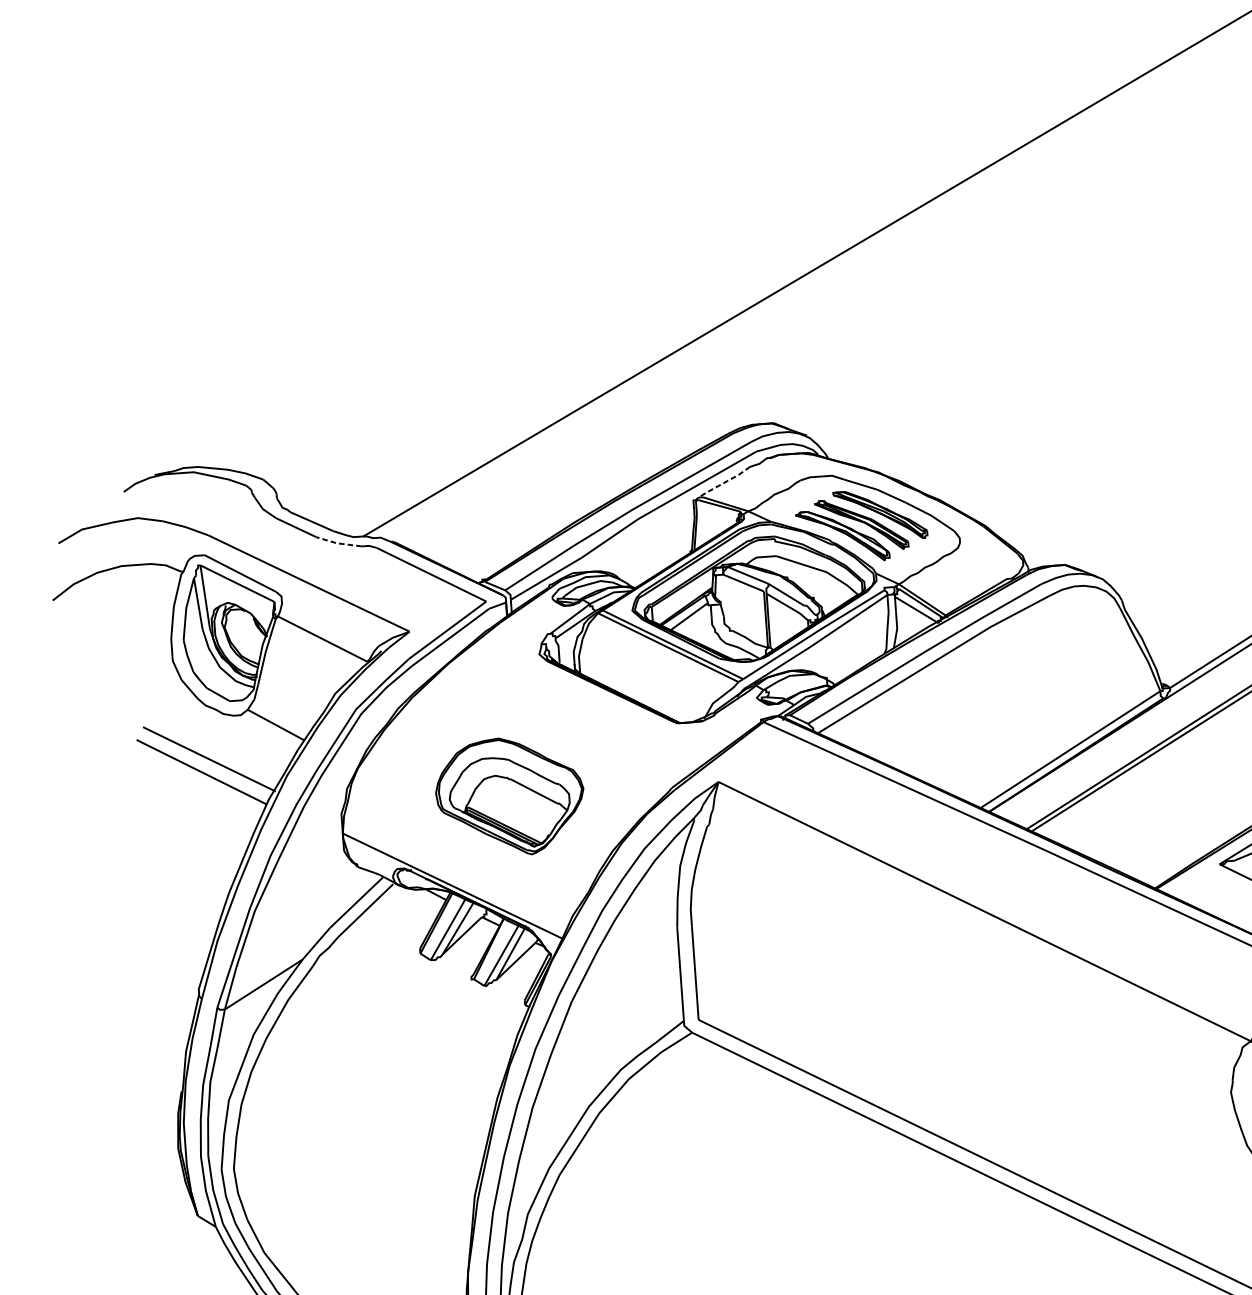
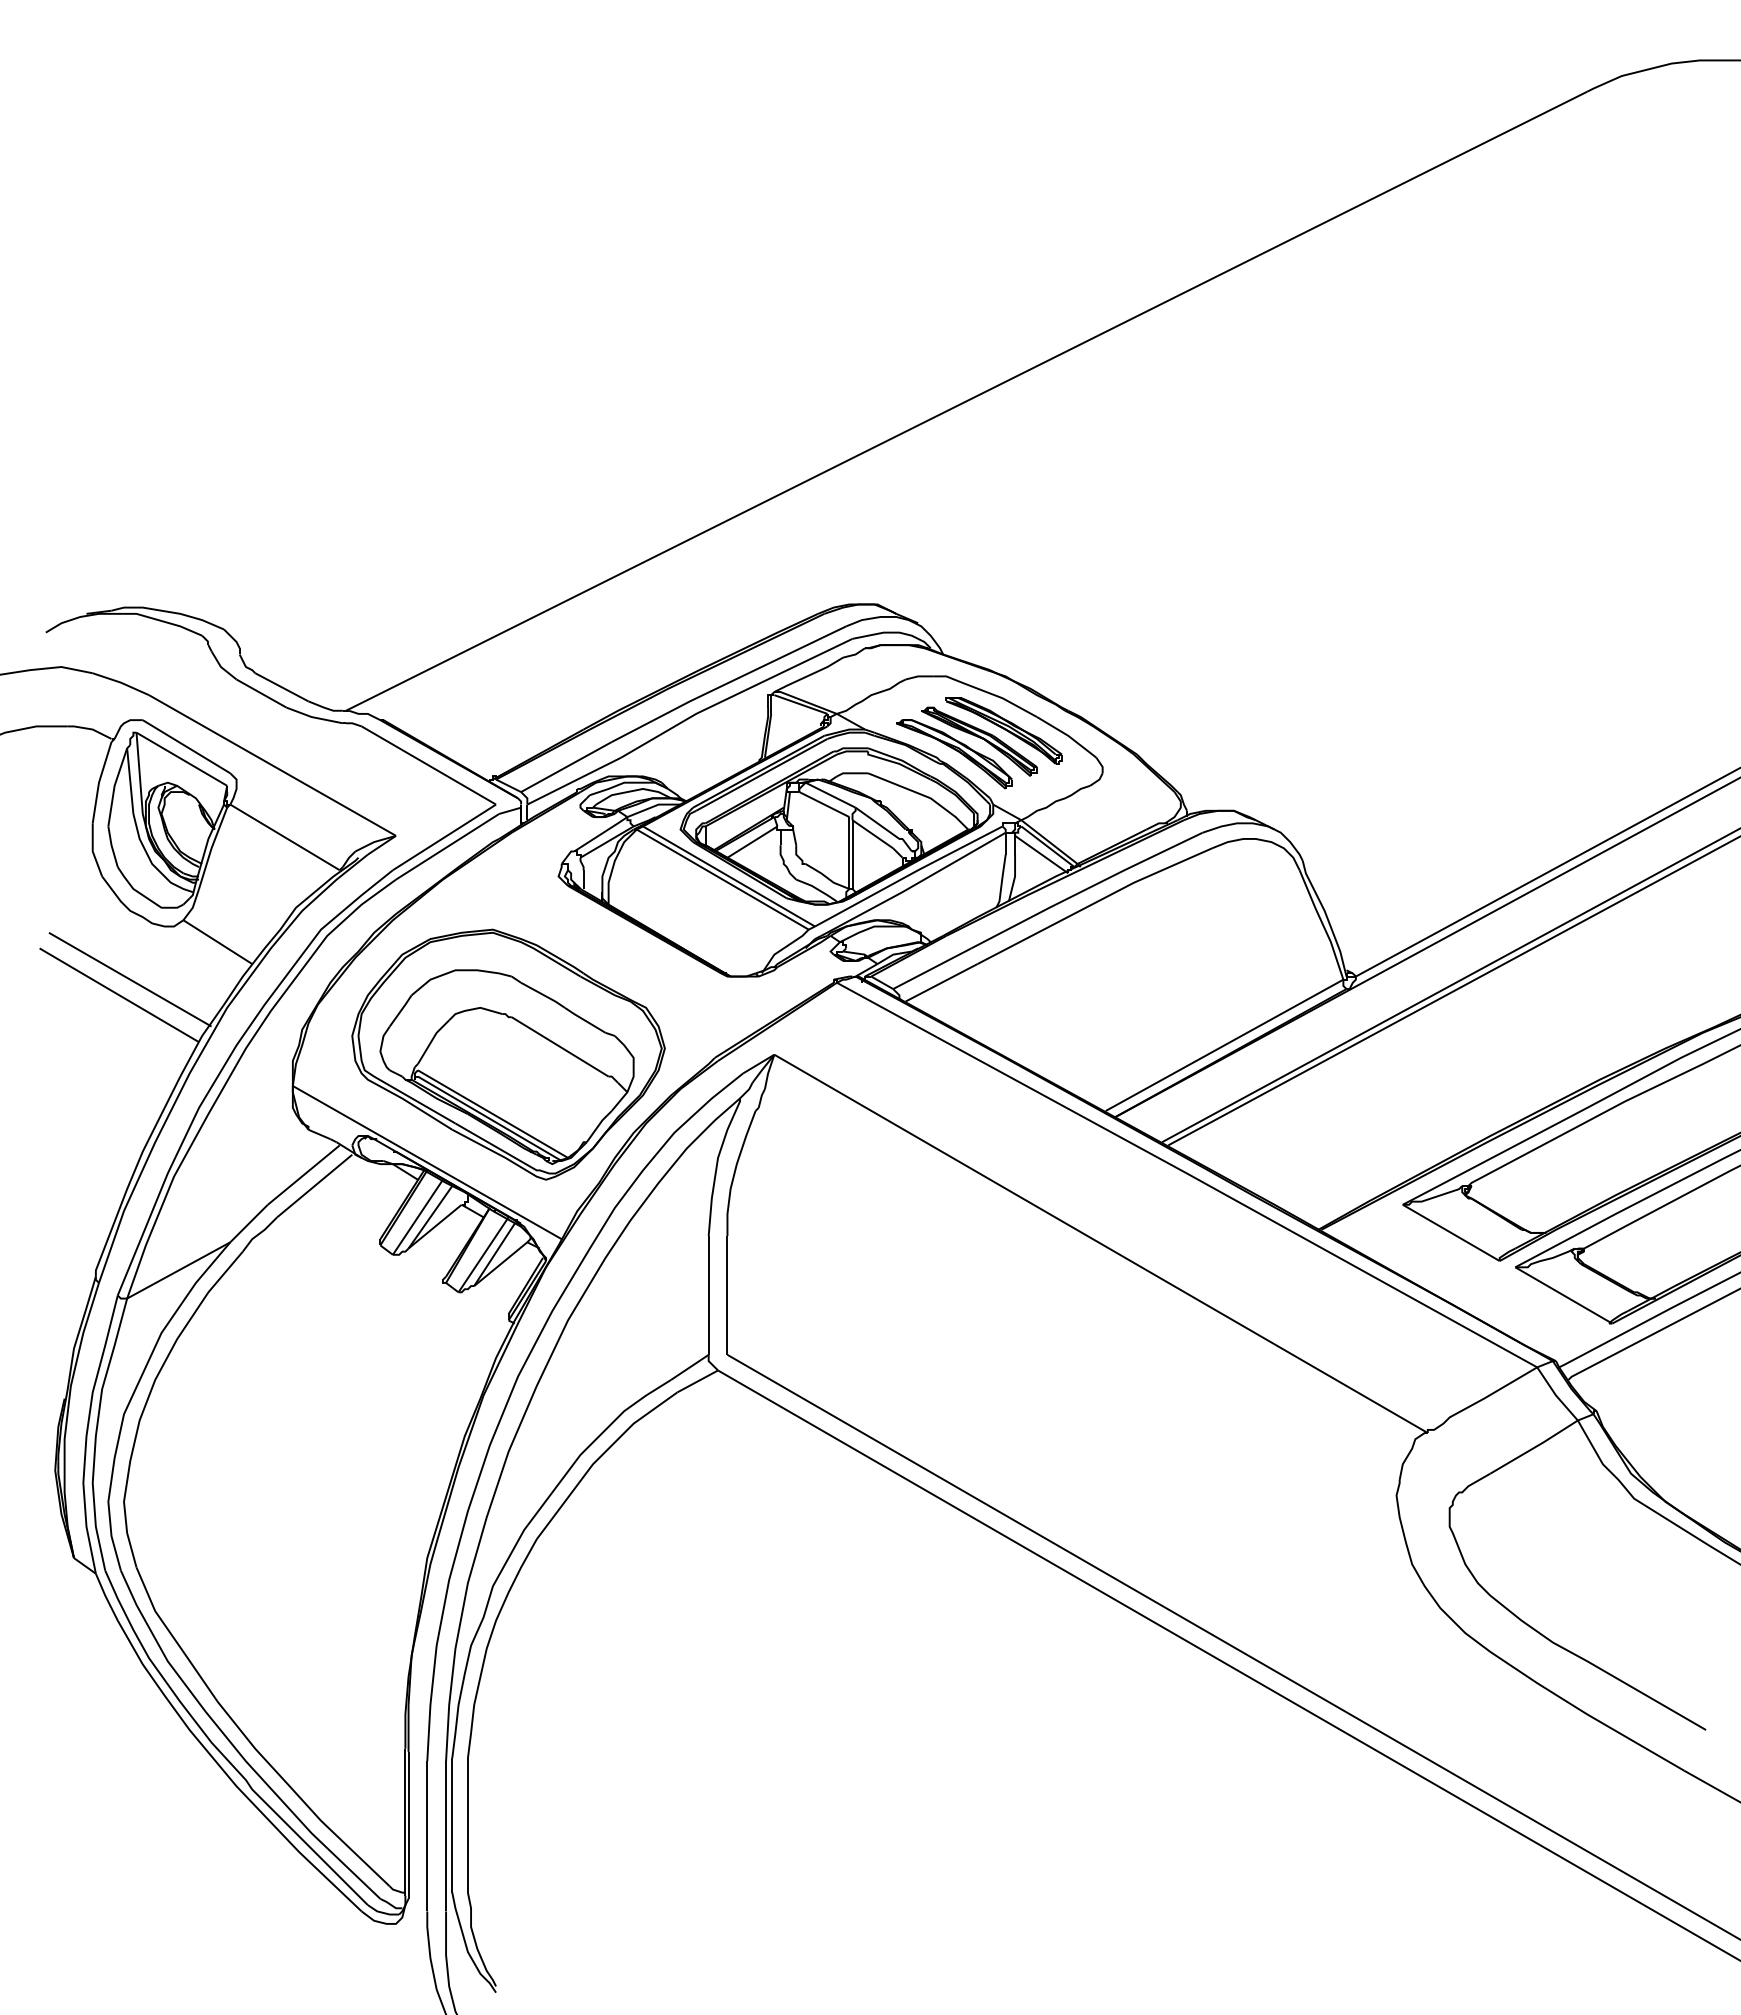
line: (724, 482) -> (809, 675), dashed -> solid
line: (338, 543) -> (313, 717), dashed -> solid
part: (510, 796) -> (508, 1054), size x1.67

